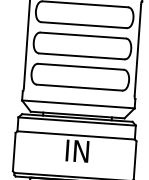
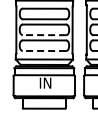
line: (81, 57) -> (44, 35), solid -> dashed
line: (79, 88) -> (44, 51), solid -> dashed

